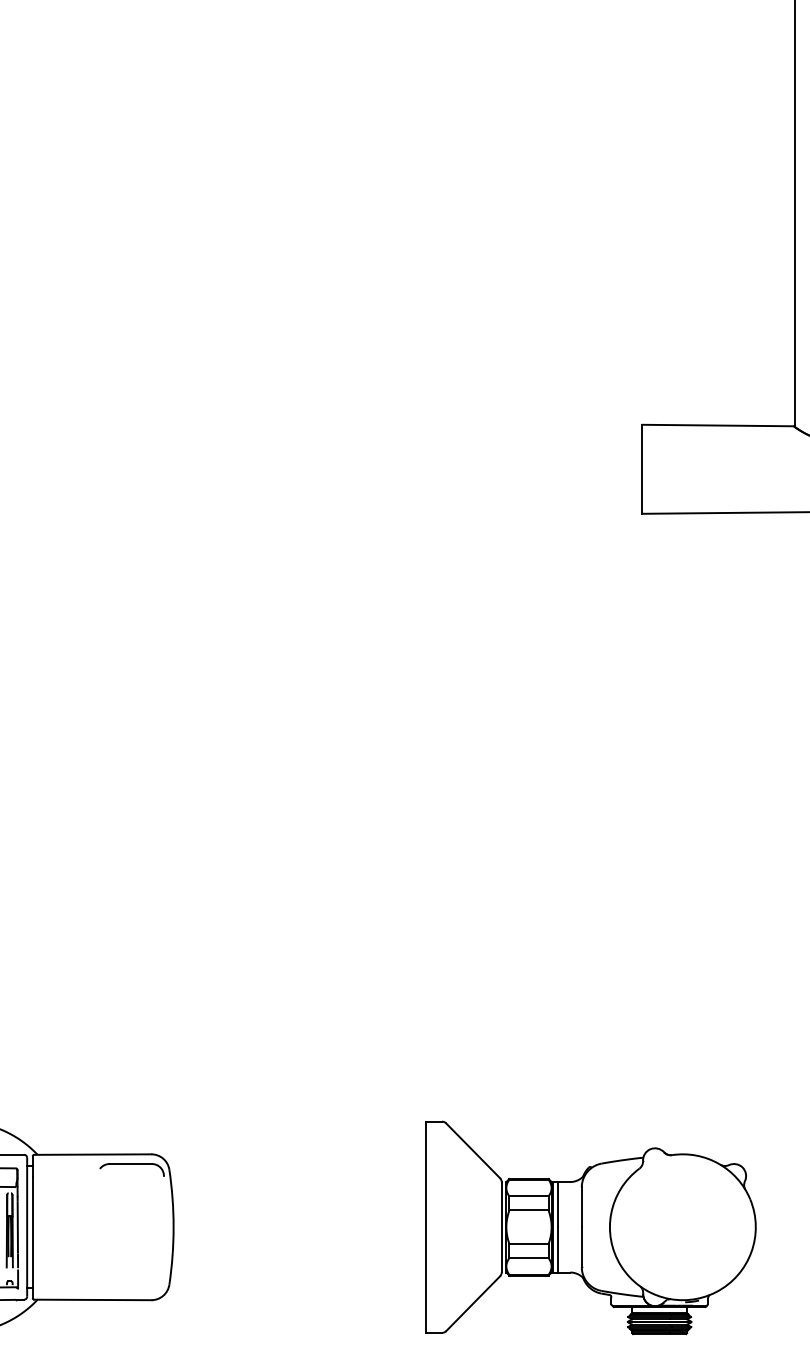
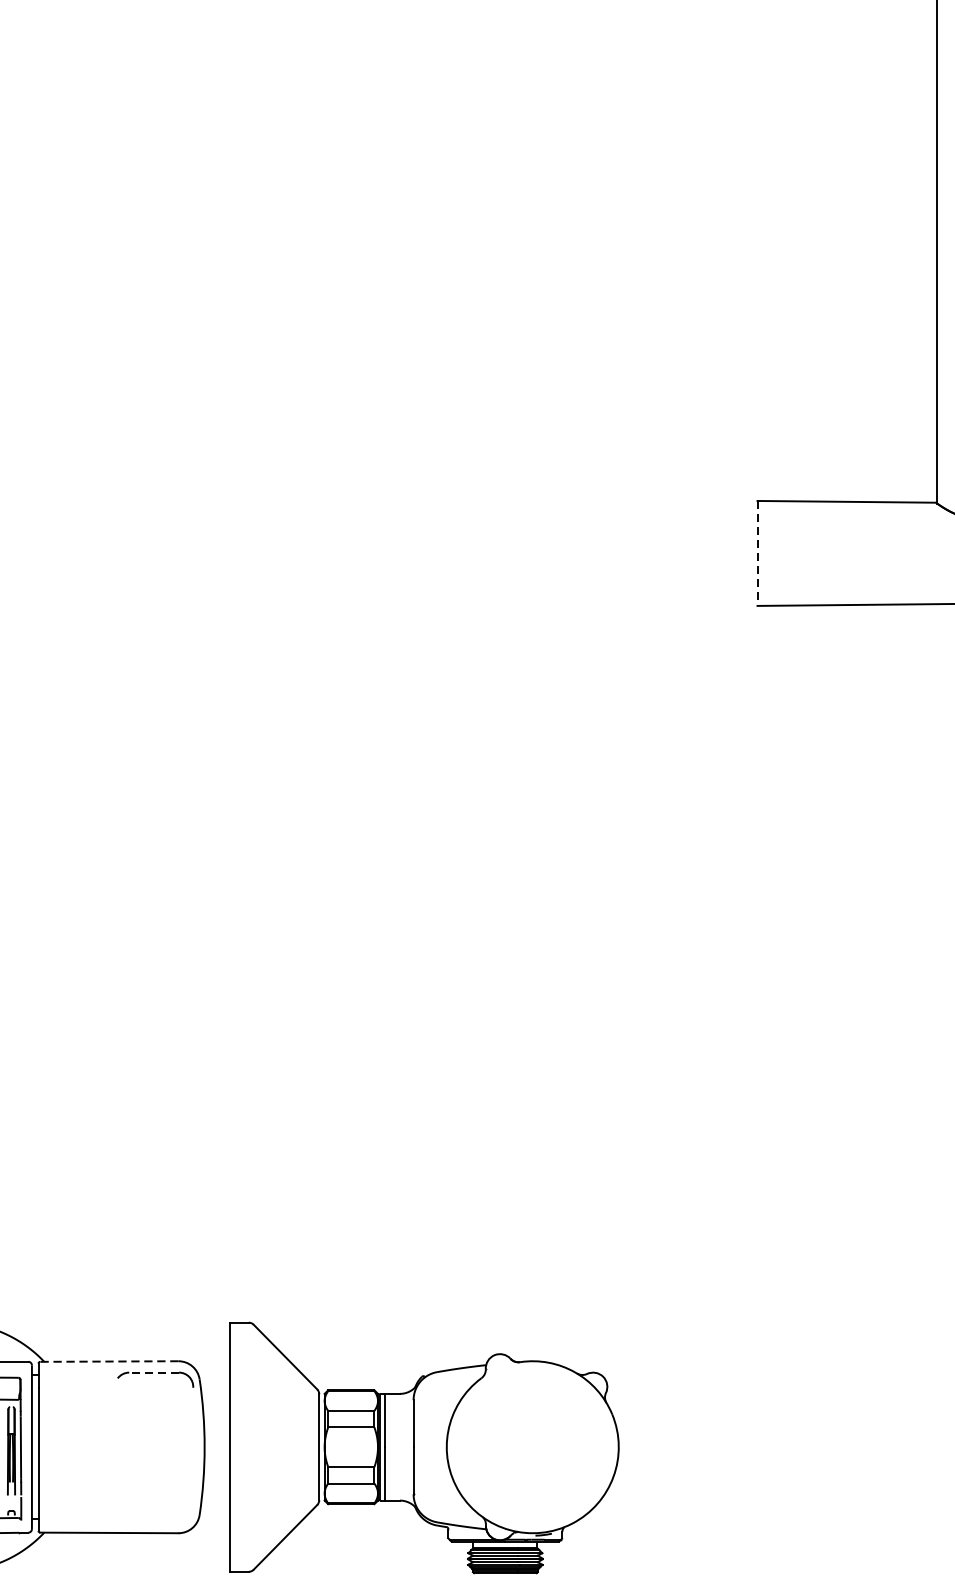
line: (642, 469) -> (757, 553), solid -> dashed
line: (92, 1154) -> (108, 1361), solid -> dashed
line: (130, 1164) -> (153, 1373), solid -> dashed
part: (590, 1227) -> (423, 1447), moved

